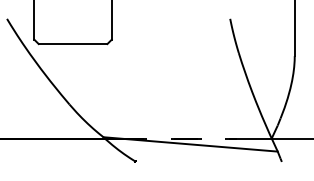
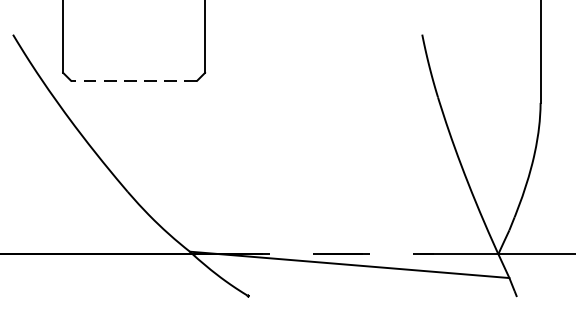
line: (72, 44) -> (133, 81), solid -> dashed

